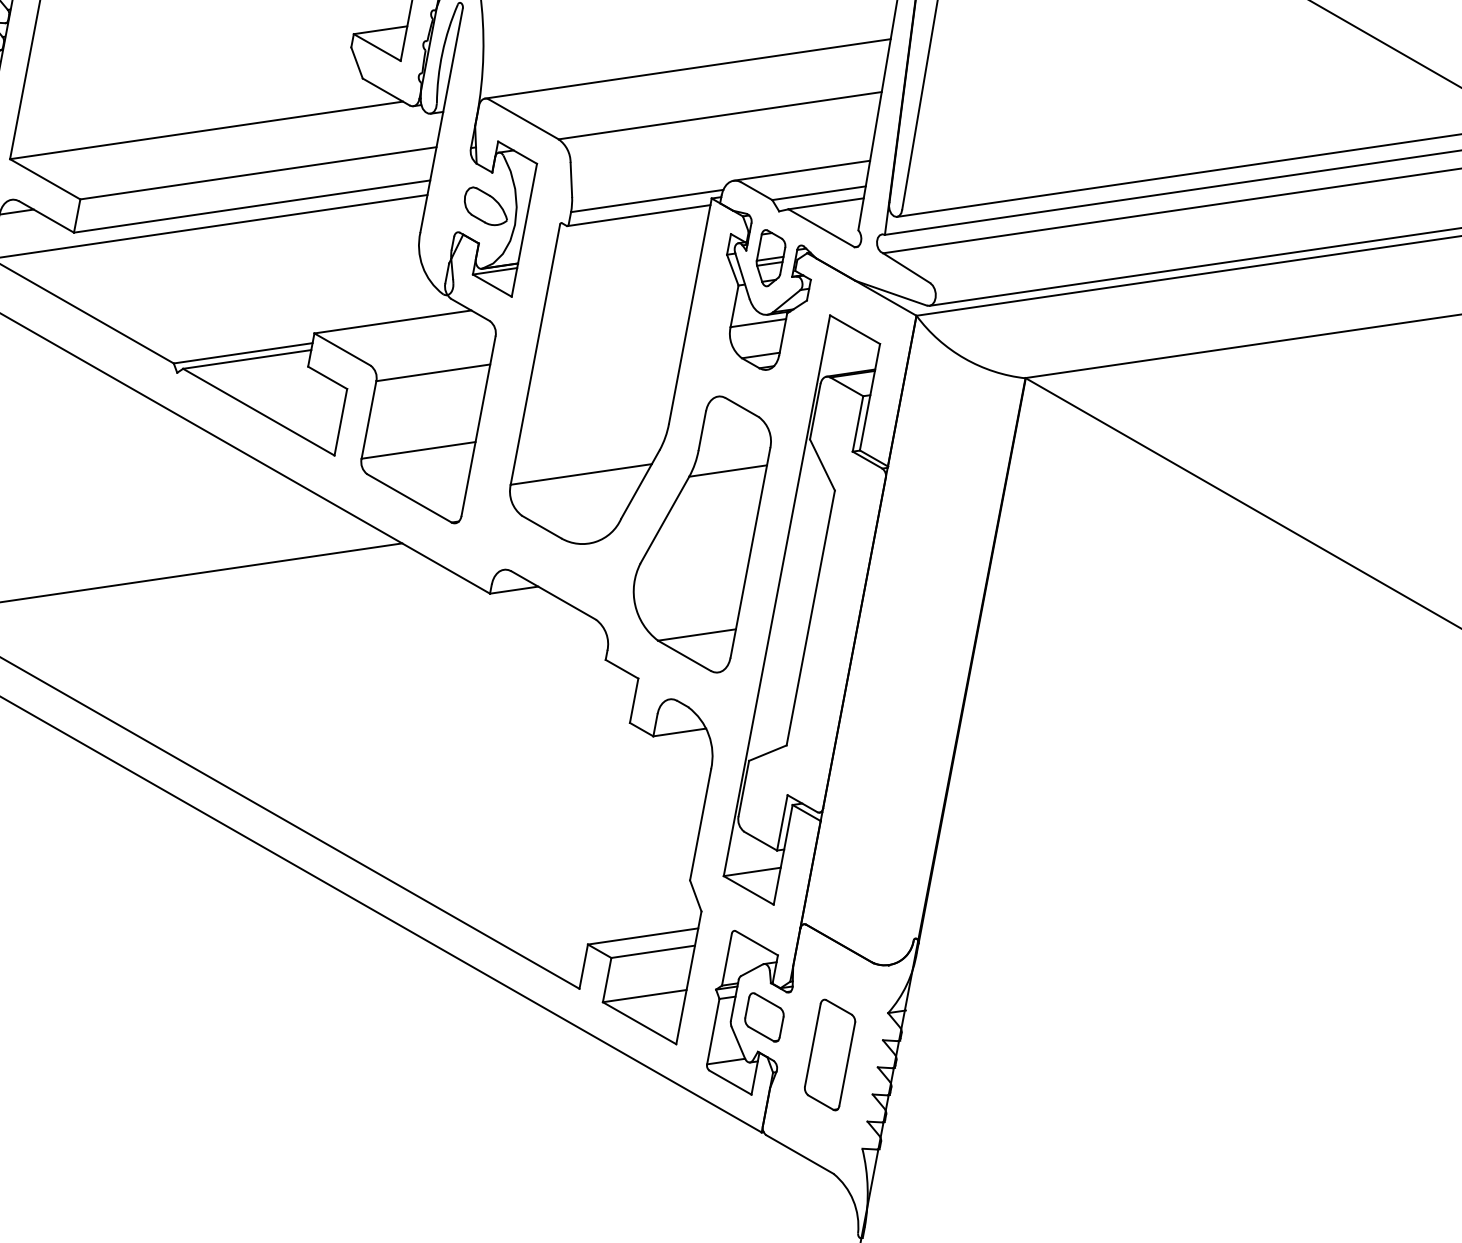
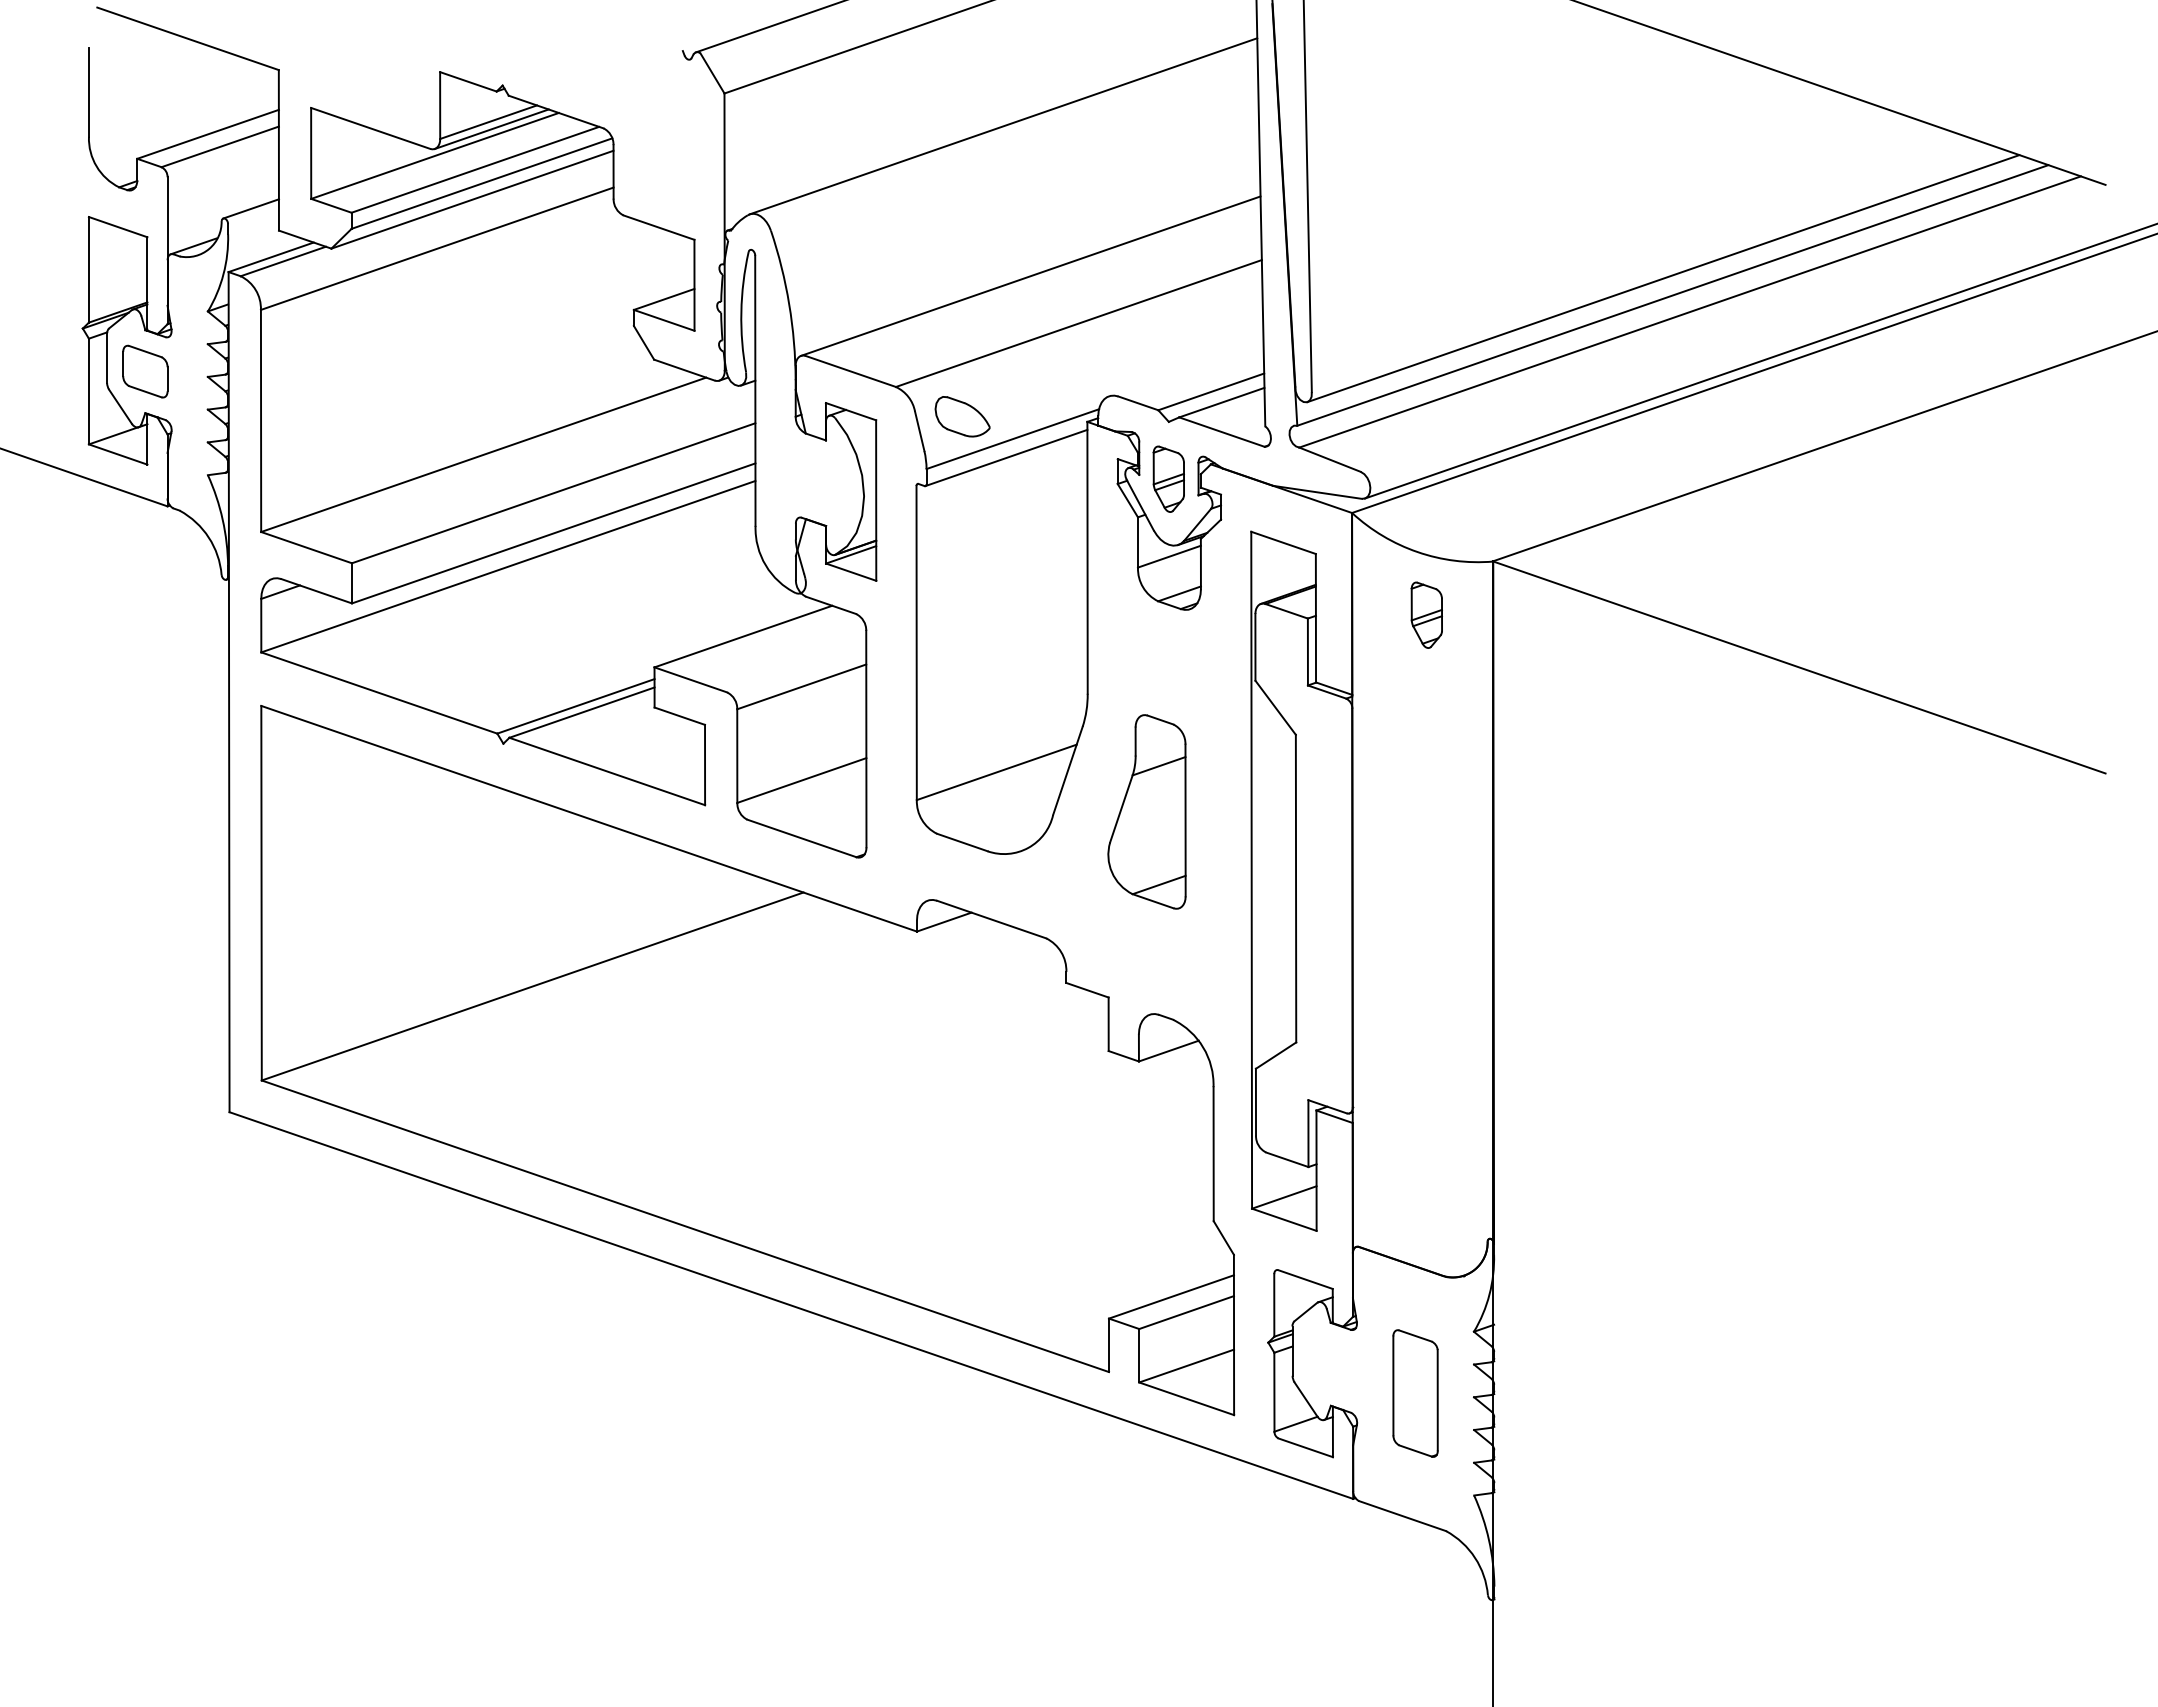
line: (802, 170) -> (1186, 369), removed
part: (486, 206) -> (962, 416), moved
part: (962, 411) -> (1426, 614), added
part: (699, 530) -> (1146, 811), size x0.6
part: (764, 1017) -> (1330, 1364), removed

